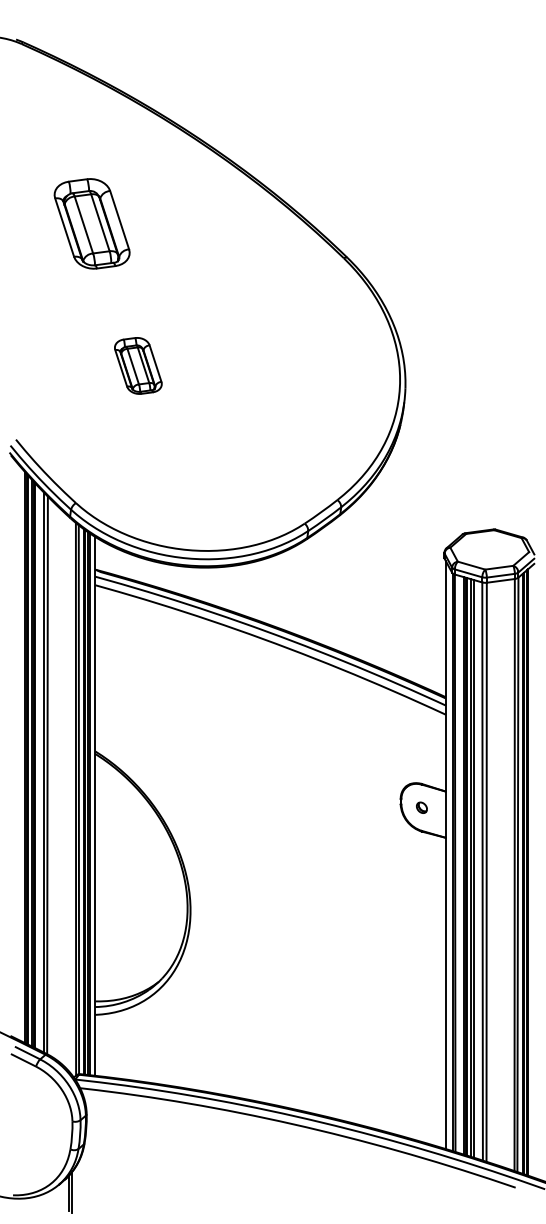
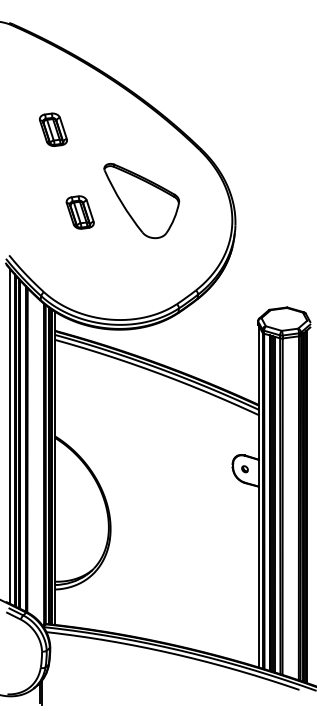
part: (92, 222) -> (53, 129), size x0.62
part: (243, 346) -> (141, 201), added
line: (16, 749) -> (9, 435), added

